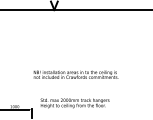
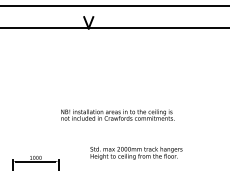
text: (75, 103) -> (136, 153), moved

